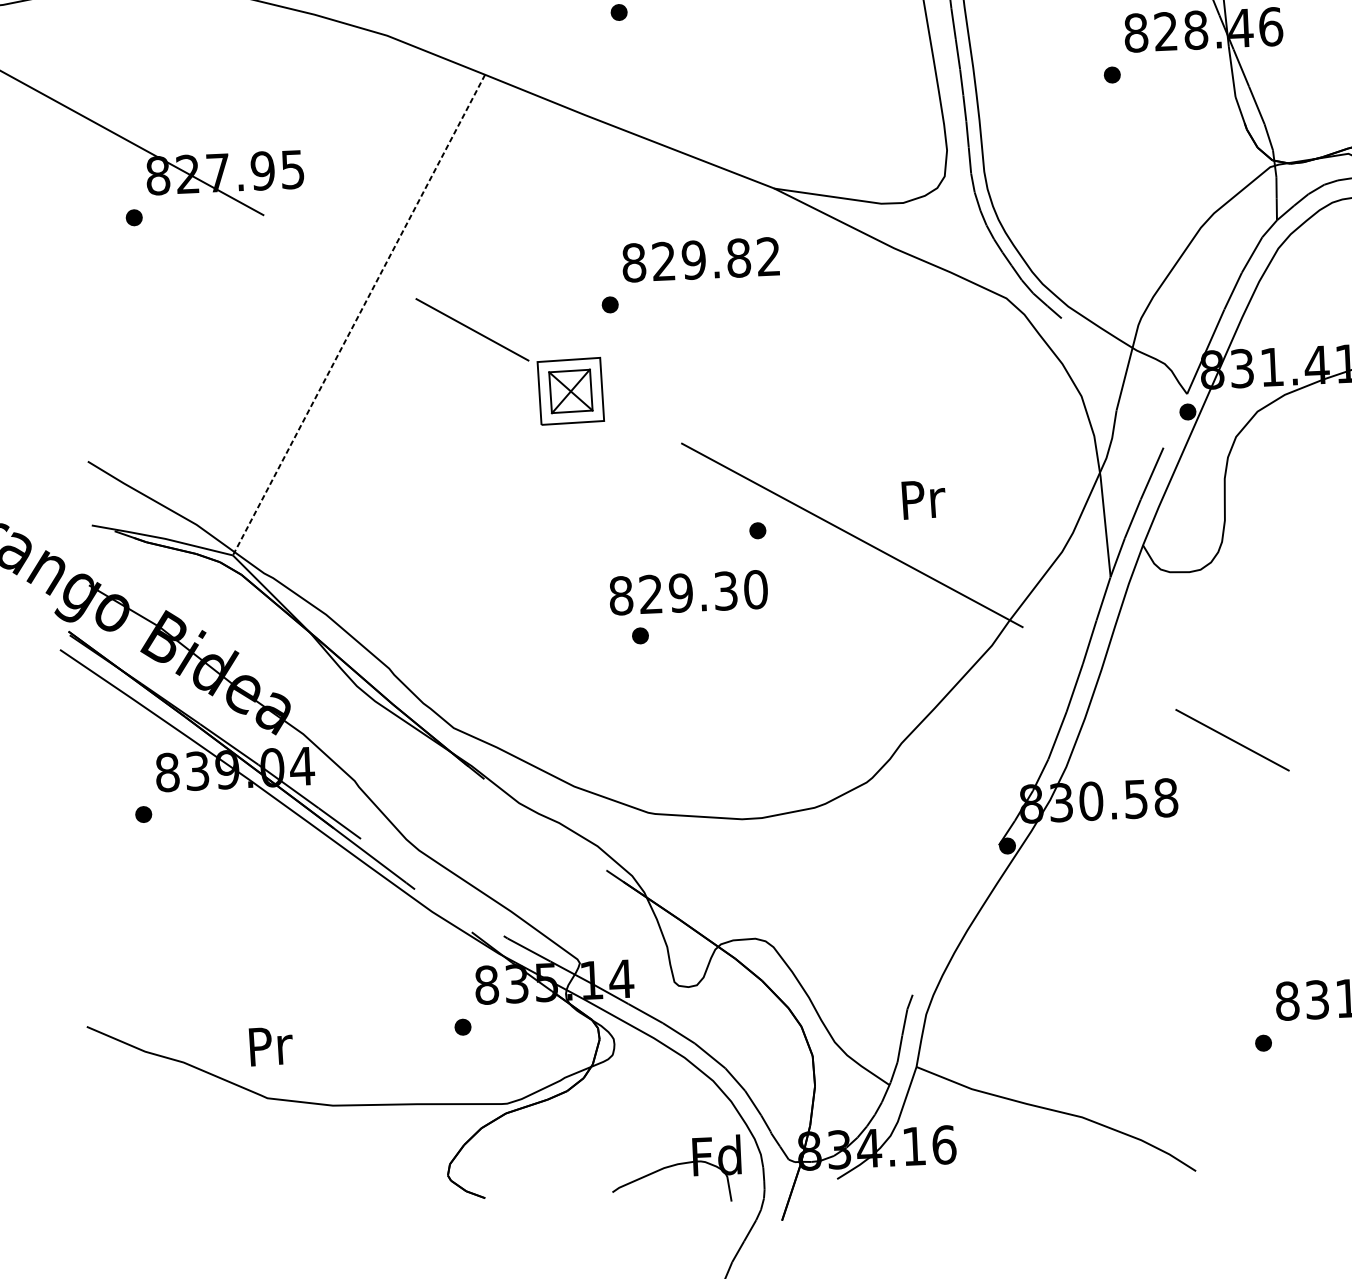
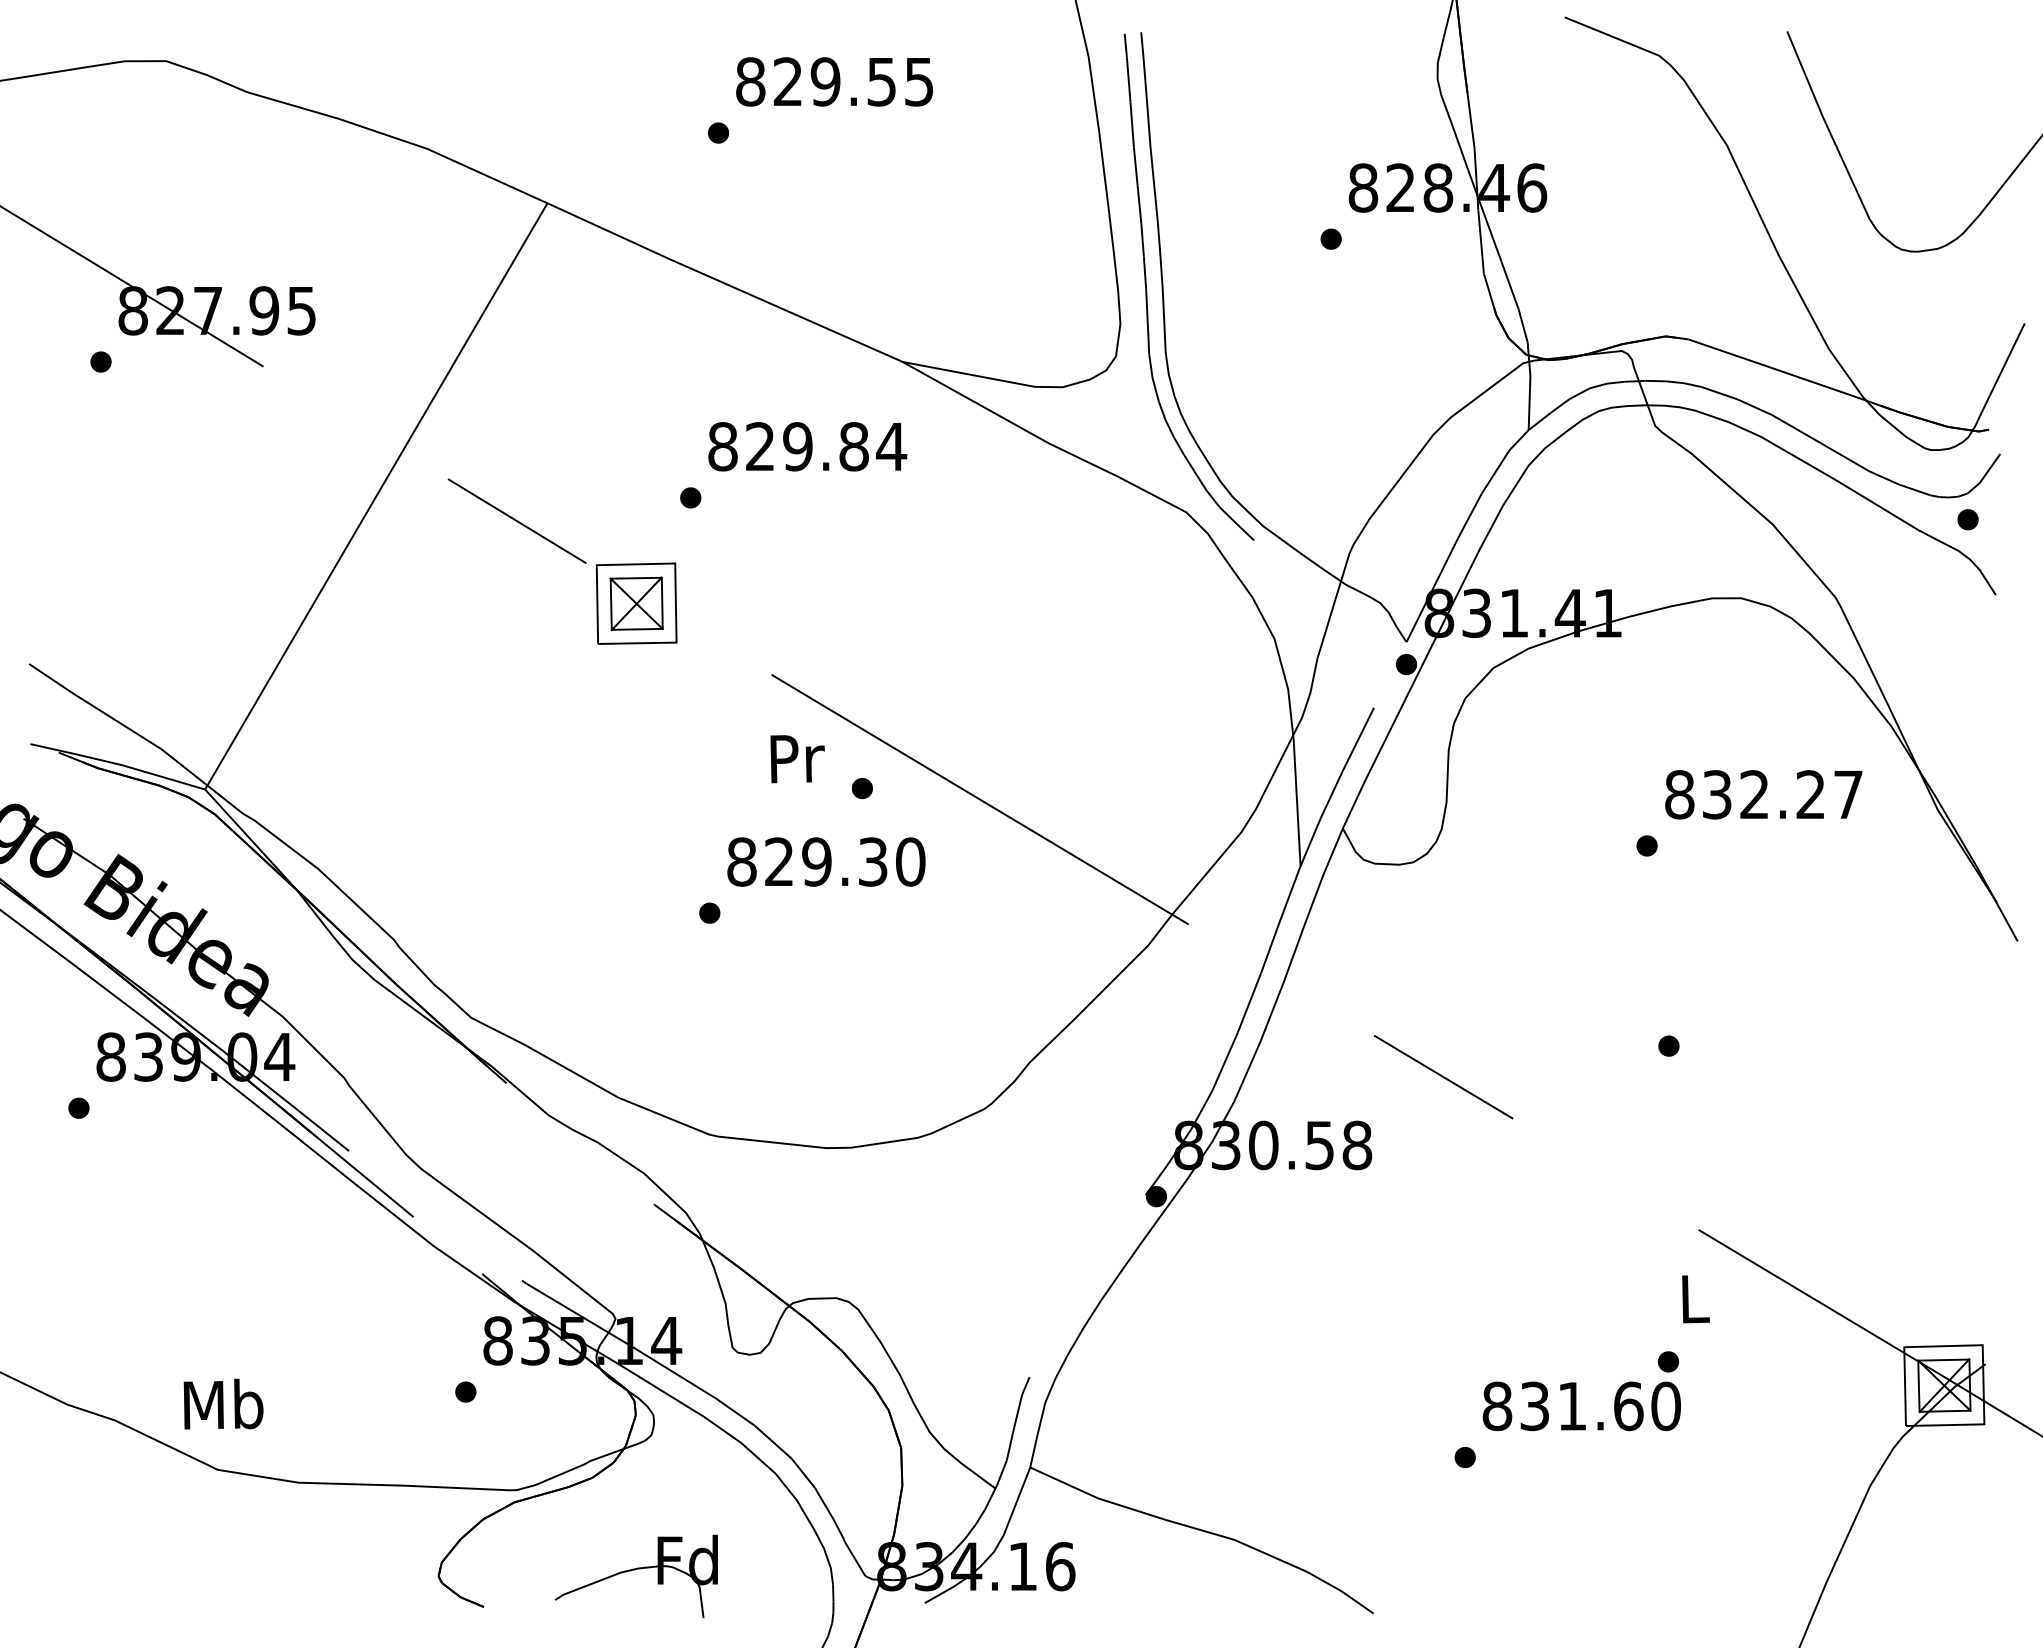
text: (768, 256) -> (891, 446), 829.82 -> 829.84
line: (359, 315) -> (376, 496), dashed -> solid
text: (923, 500) -> (797, 759), moved
text: (688, 592) -> (826, 861), moved
text: (269, 1045) -> (223, 1403), Pr -> Mb
part: (675, 1165) -> (635, 1570), moved

